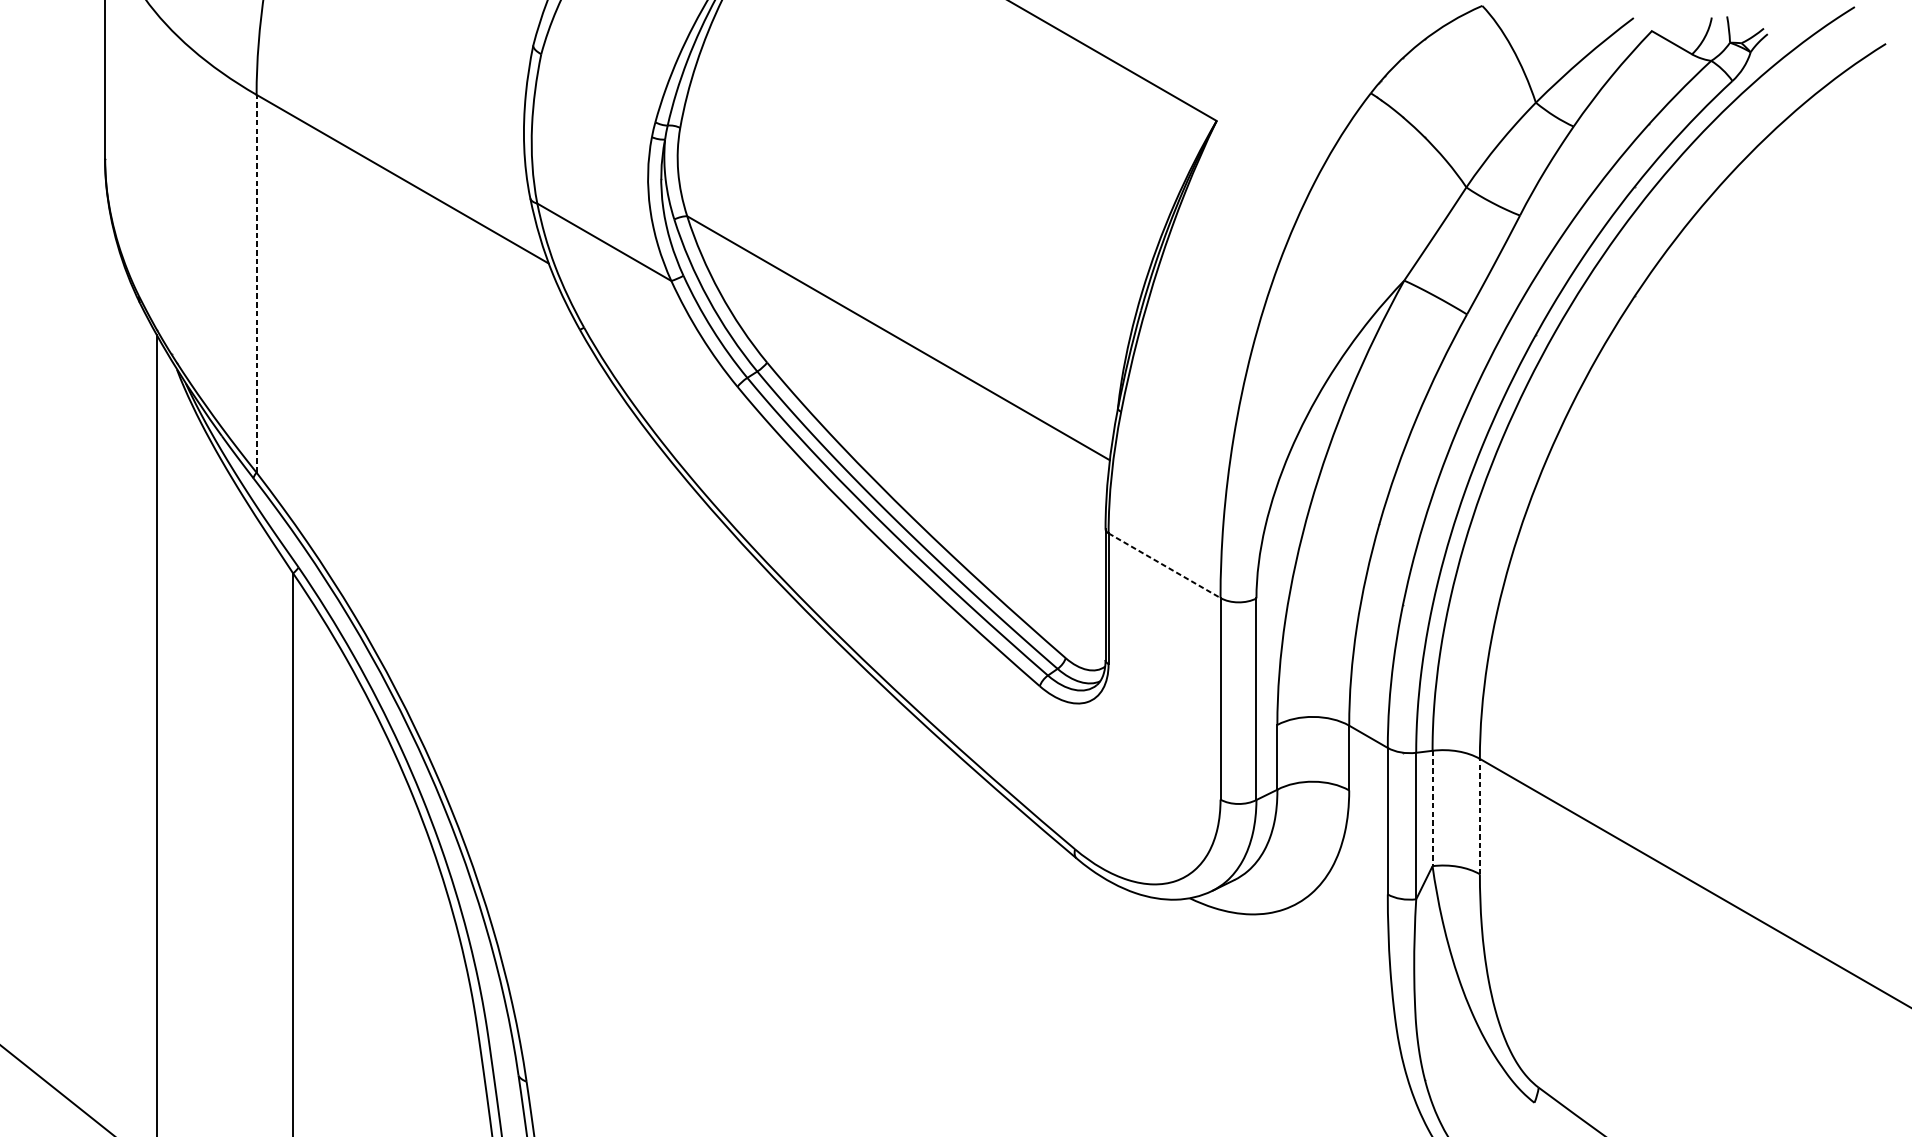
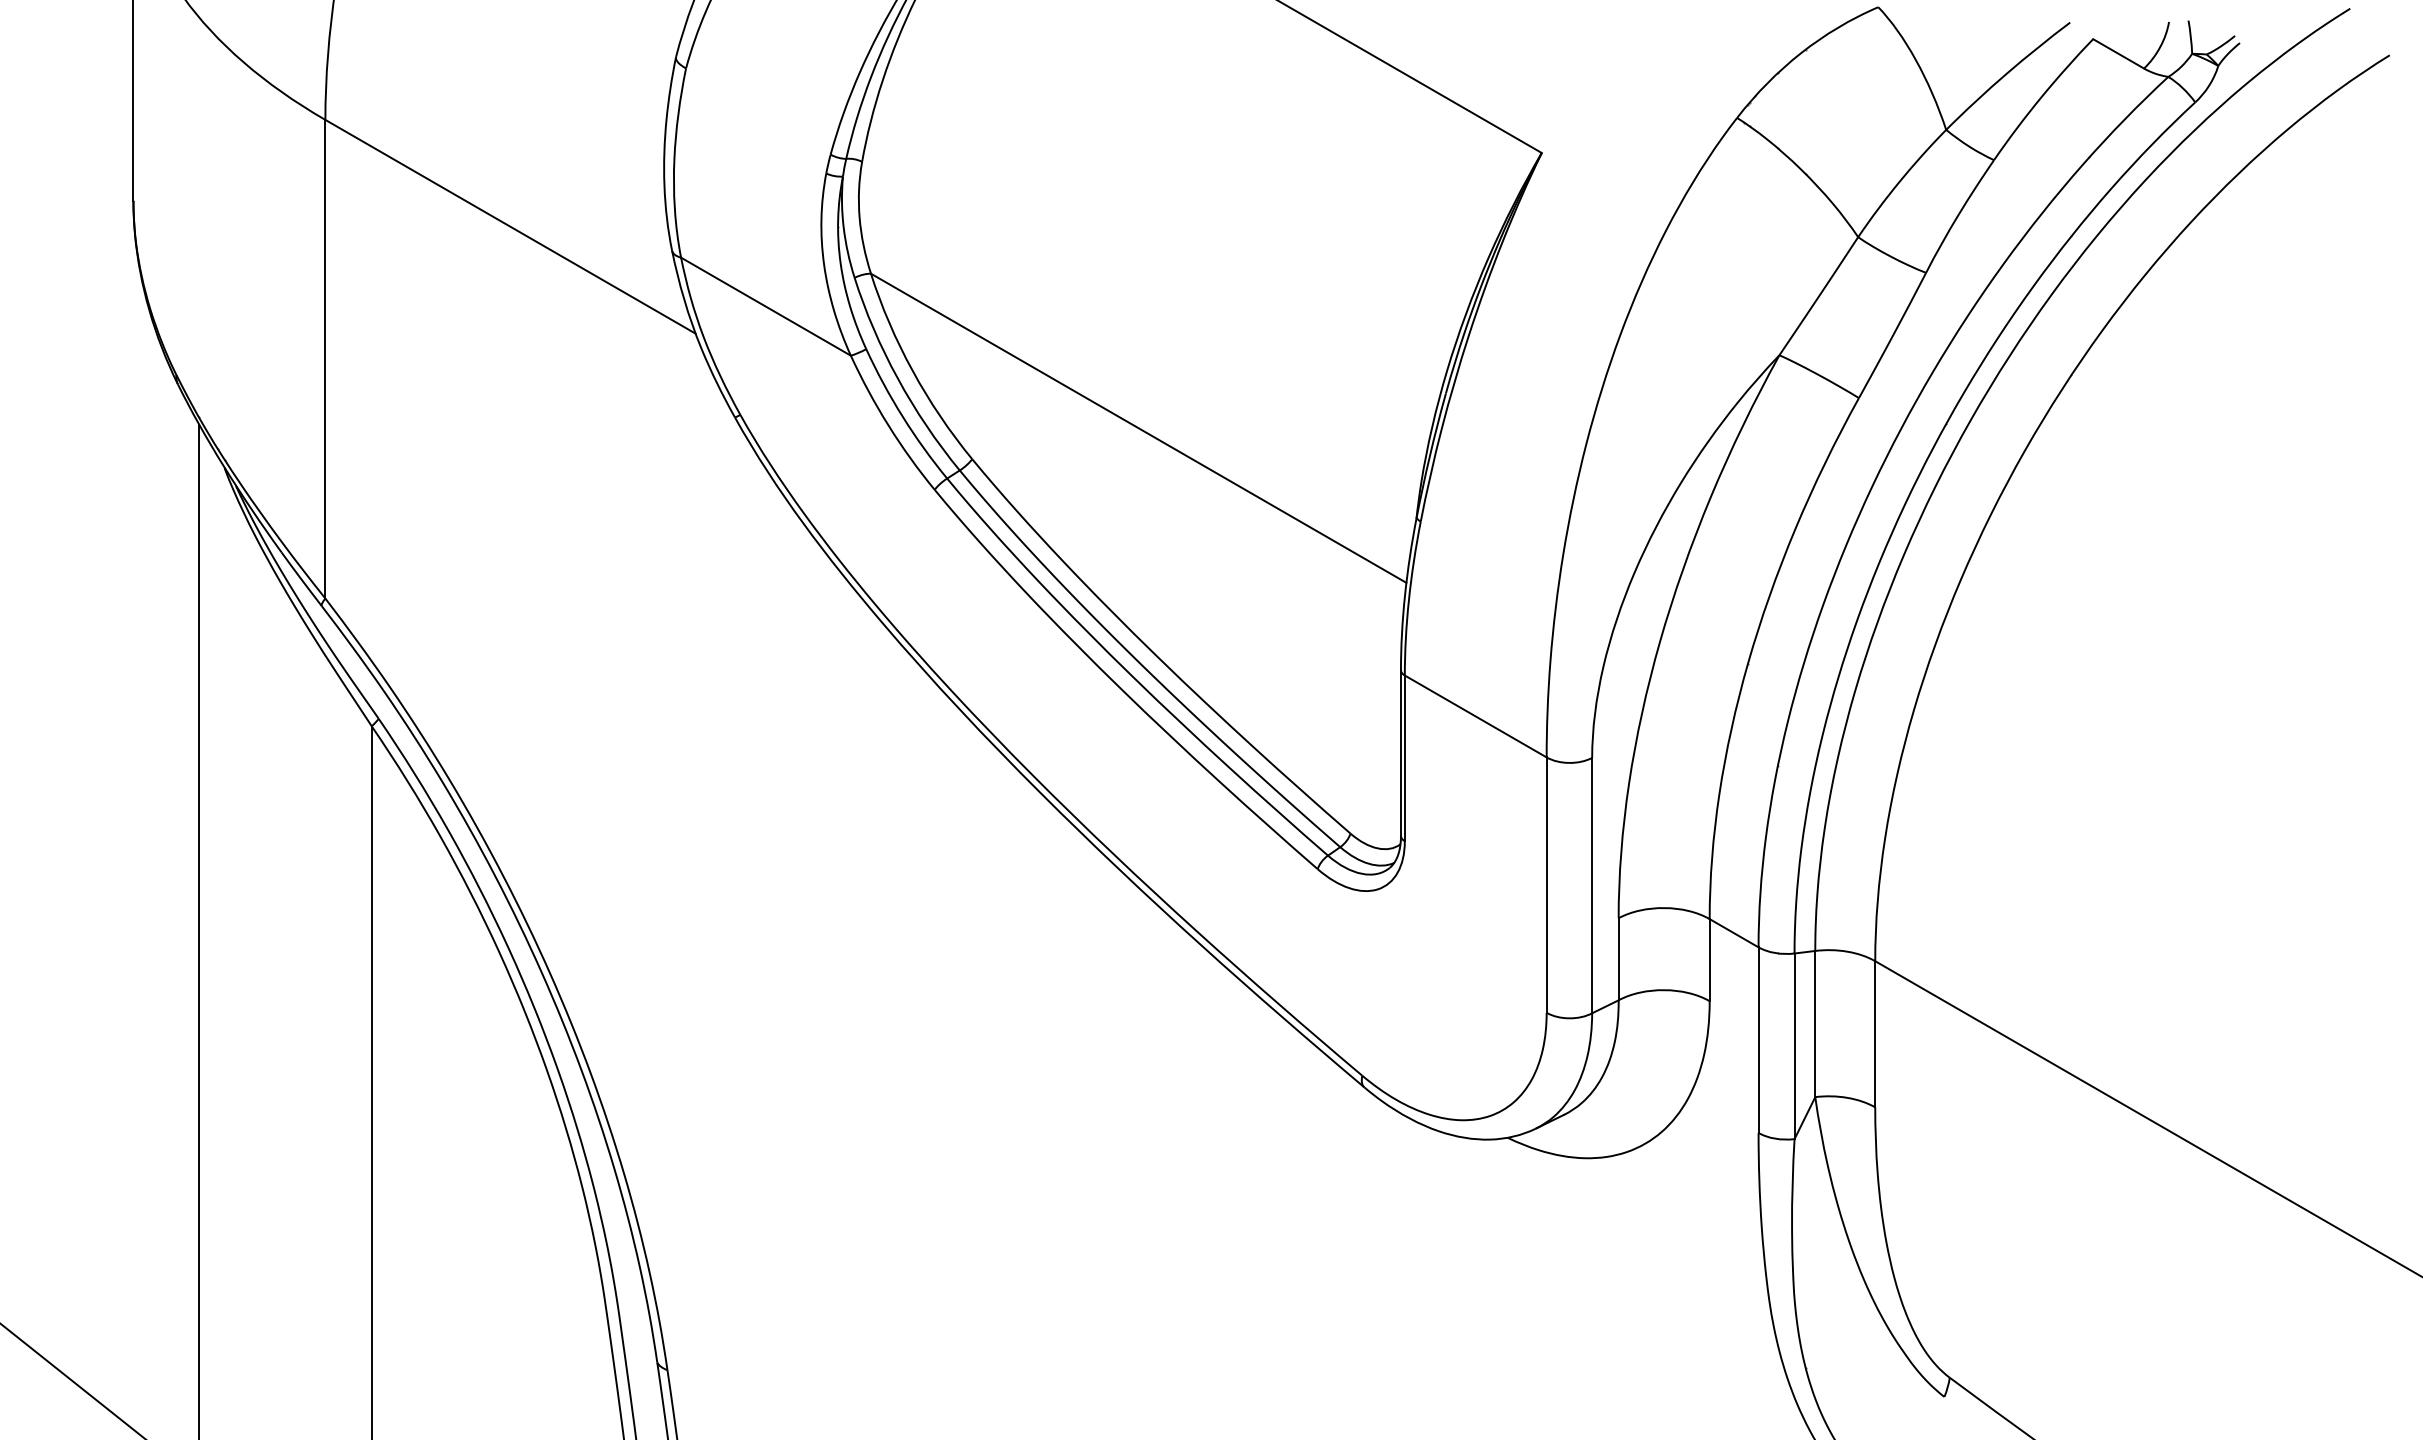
line: (256, 283) -> (325, 358), dashed -> solid
line: (1164, 565) -> (1475, 716), dashed -> solid
line: (1432, 808) -> (1815, 1024), dashed -> solid
line: (1480, 815) -> (1875, 1033), dashed -> solid

